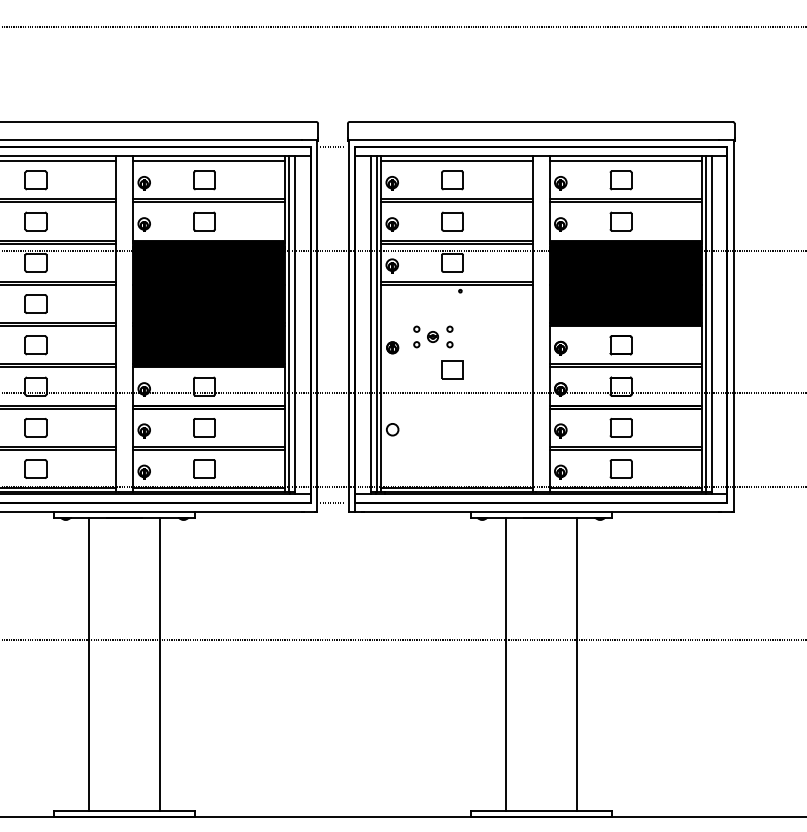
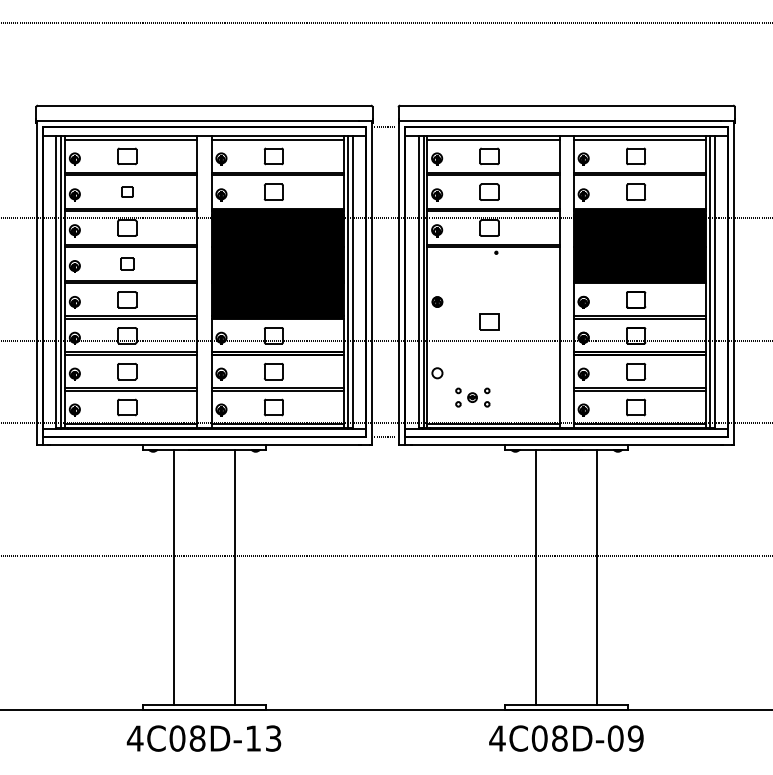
part: (36, 220) -> (127, 191), size x0.6
part: (36, 303) -> (127, 263), size x0.7
part: (432, 336) -> (472, 397), moved

